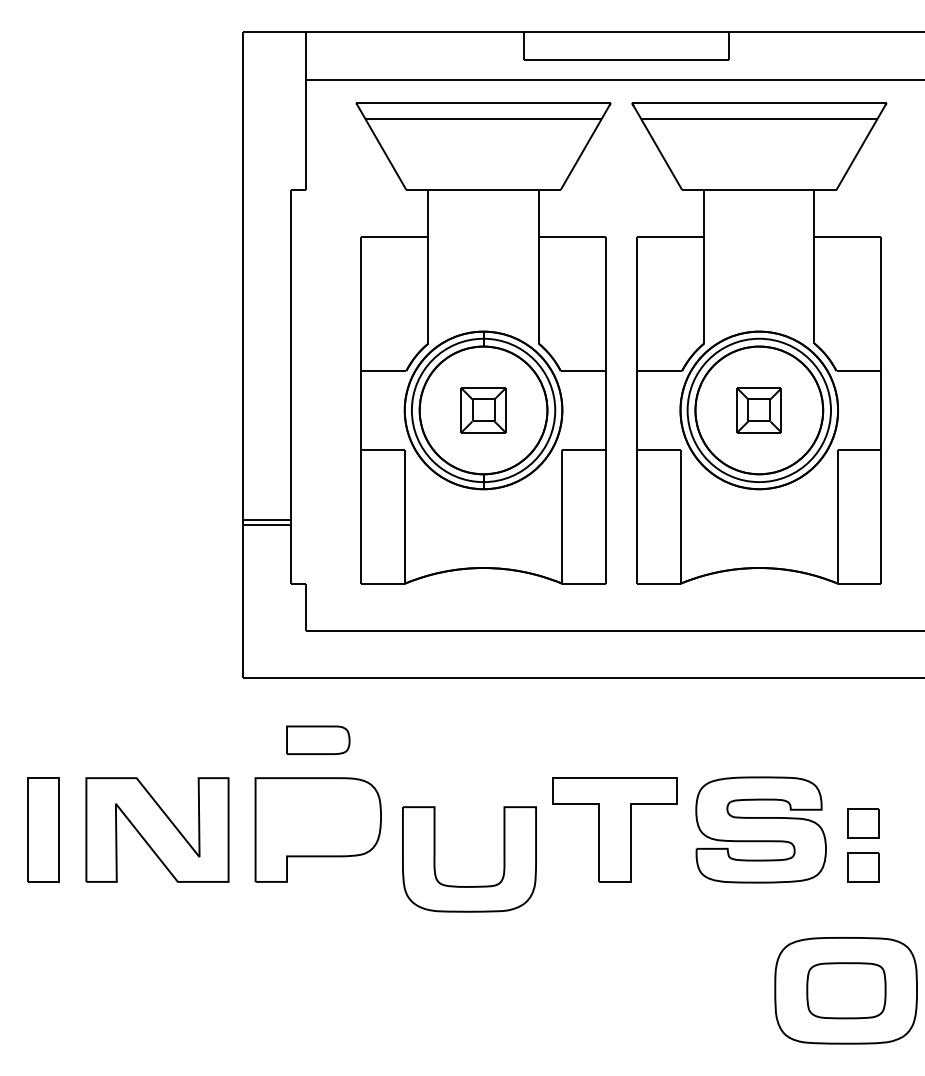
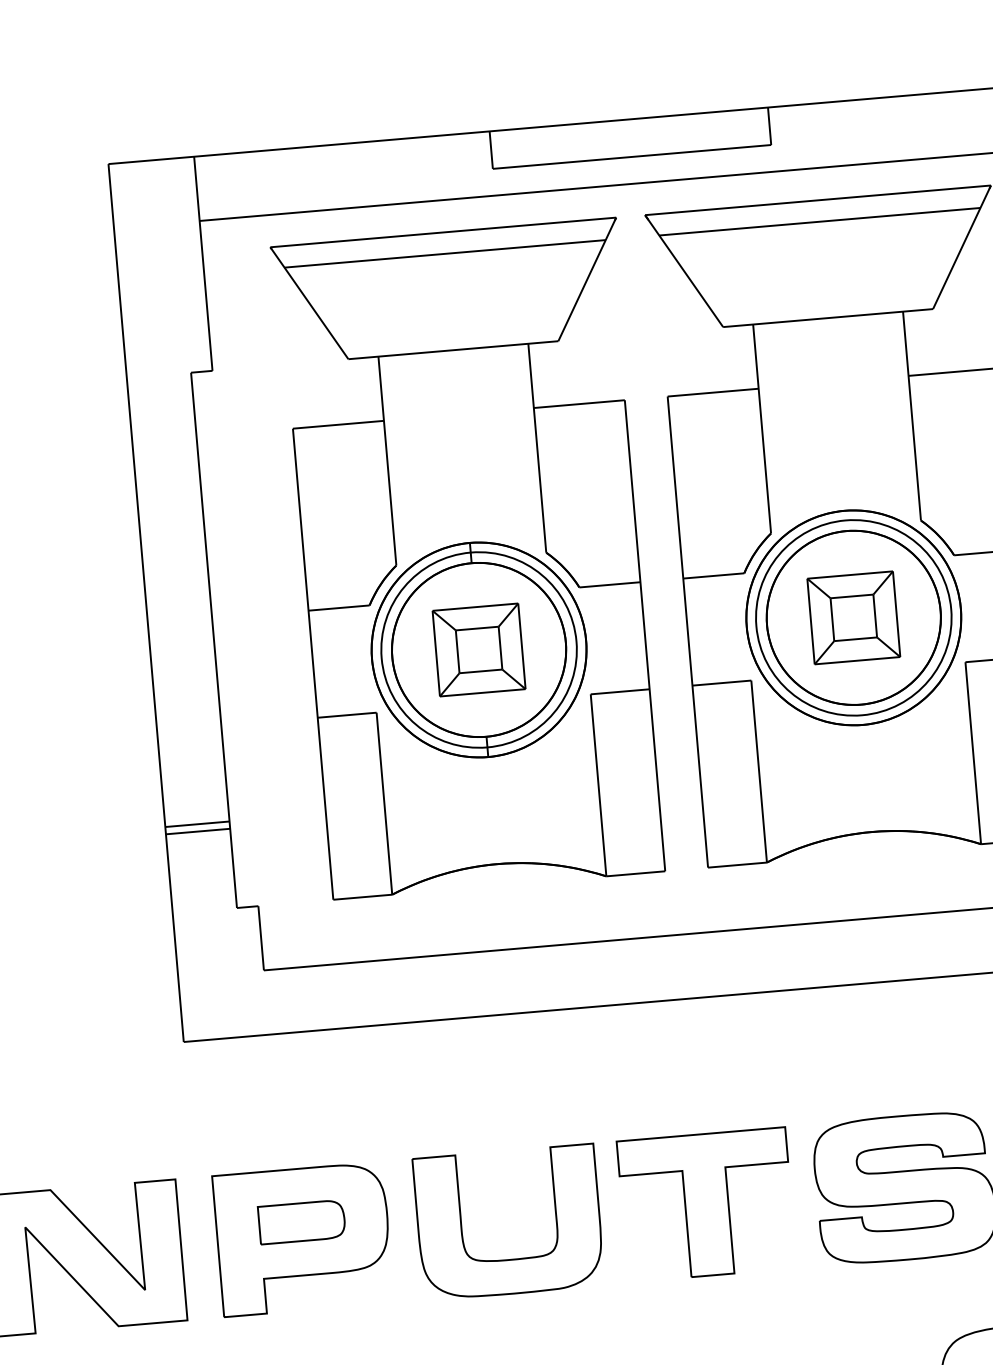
part: (483, 410) -> (479, 650), size x1.43
part: (759, 410) -> (854, 617), size x1.43
part: (318, 739) -> (302, 1221), moved
part: (469, 886) -> (512, 1259), moved

